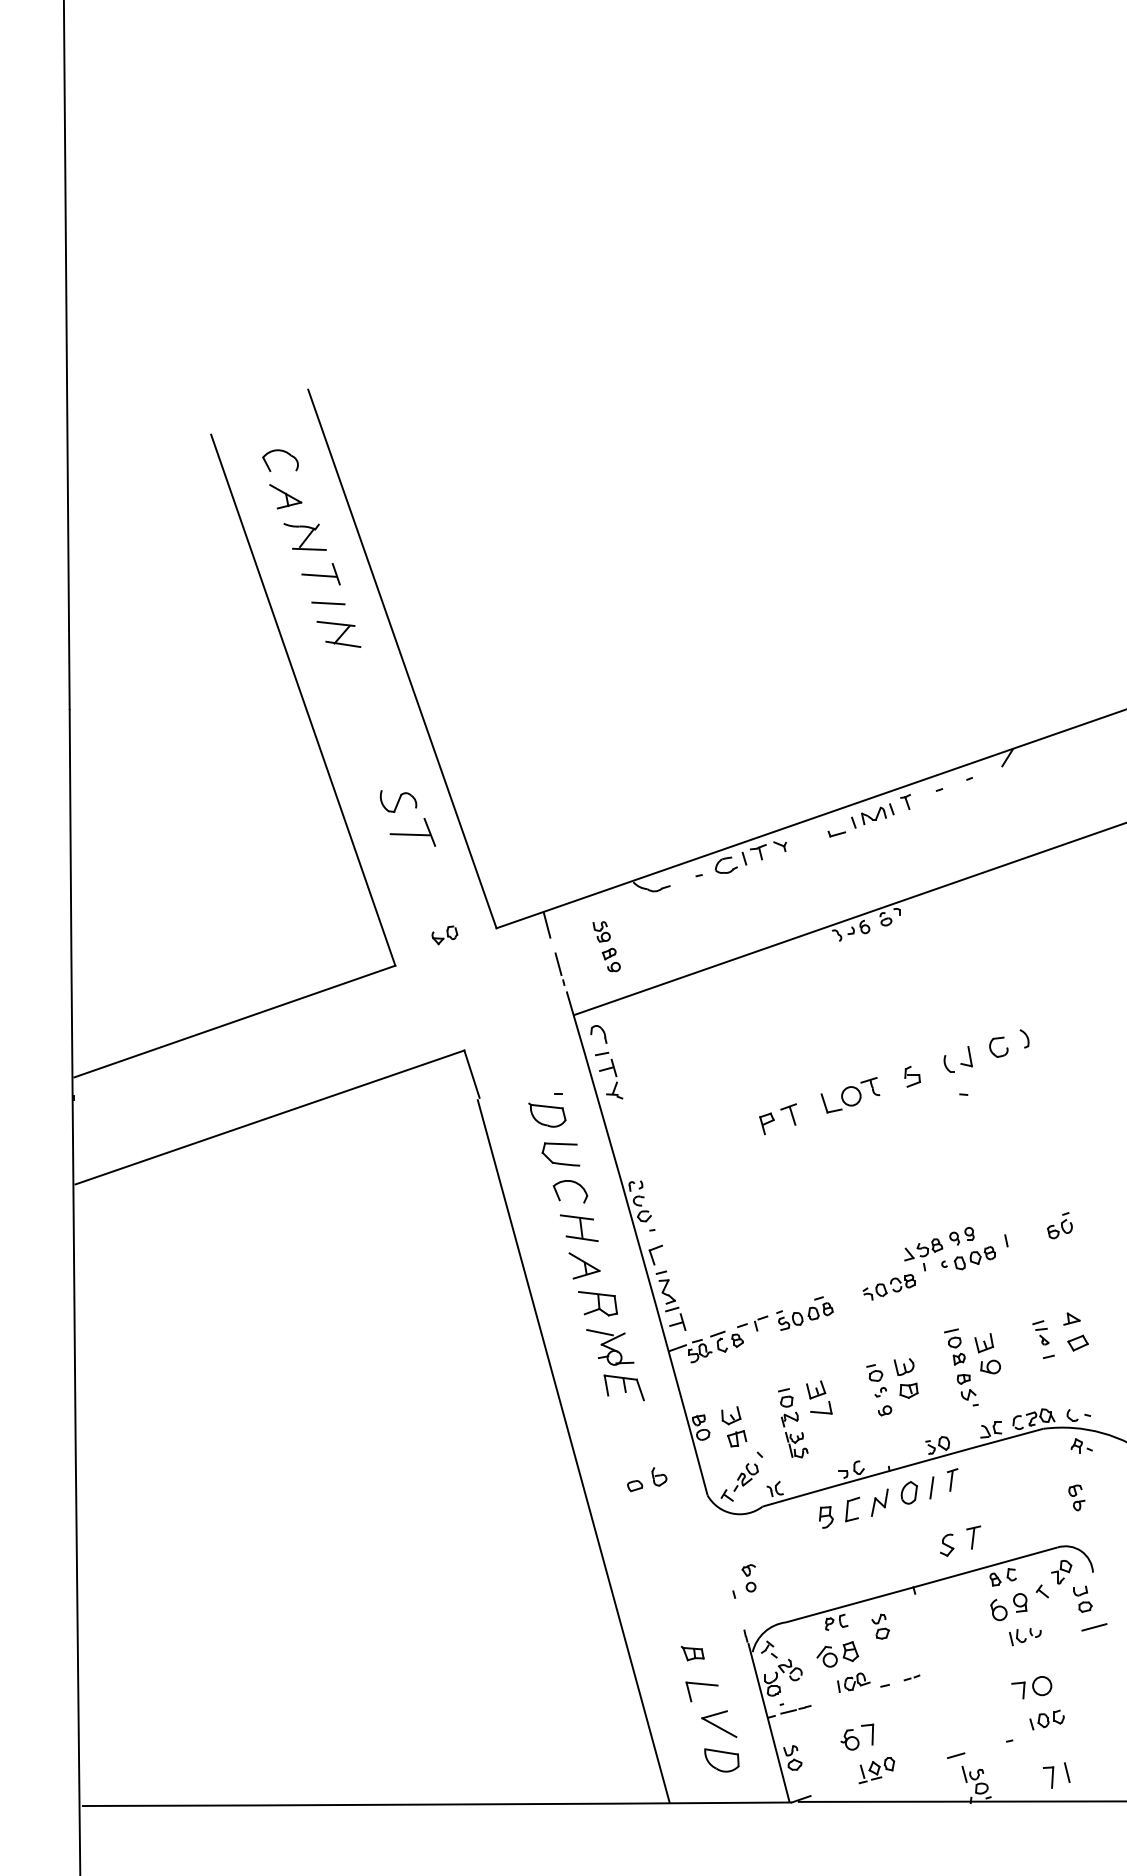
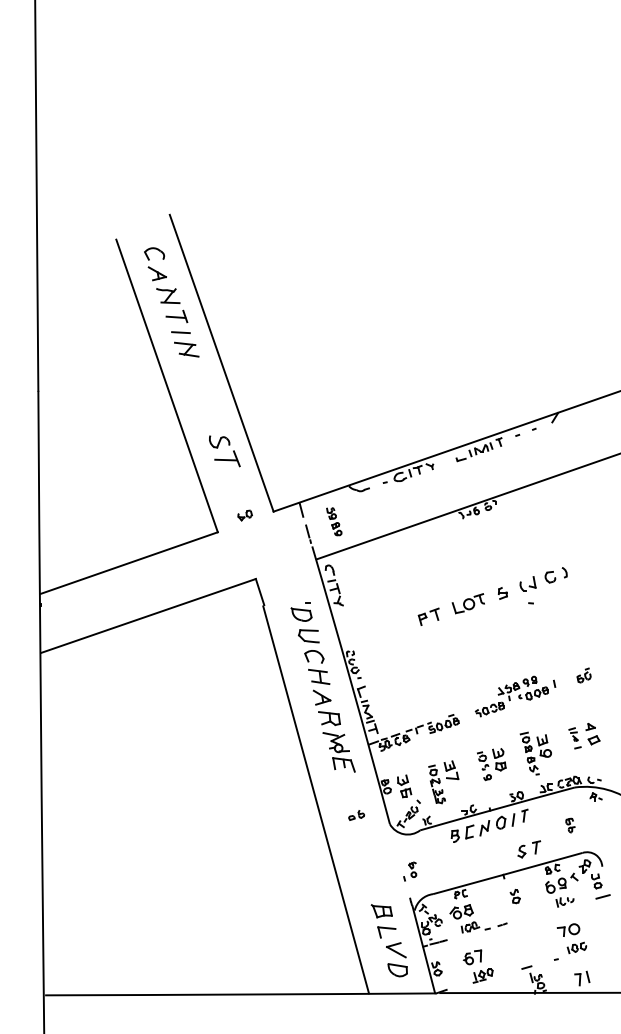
part: (646, 1479) -> (356, 815), size x0.71
part: (1077, 1497) -> (570, 825), moved
part: (879, 1626) -> (514, 896), moved
part: (692, 1653) -> (381, 911), size x1.67

